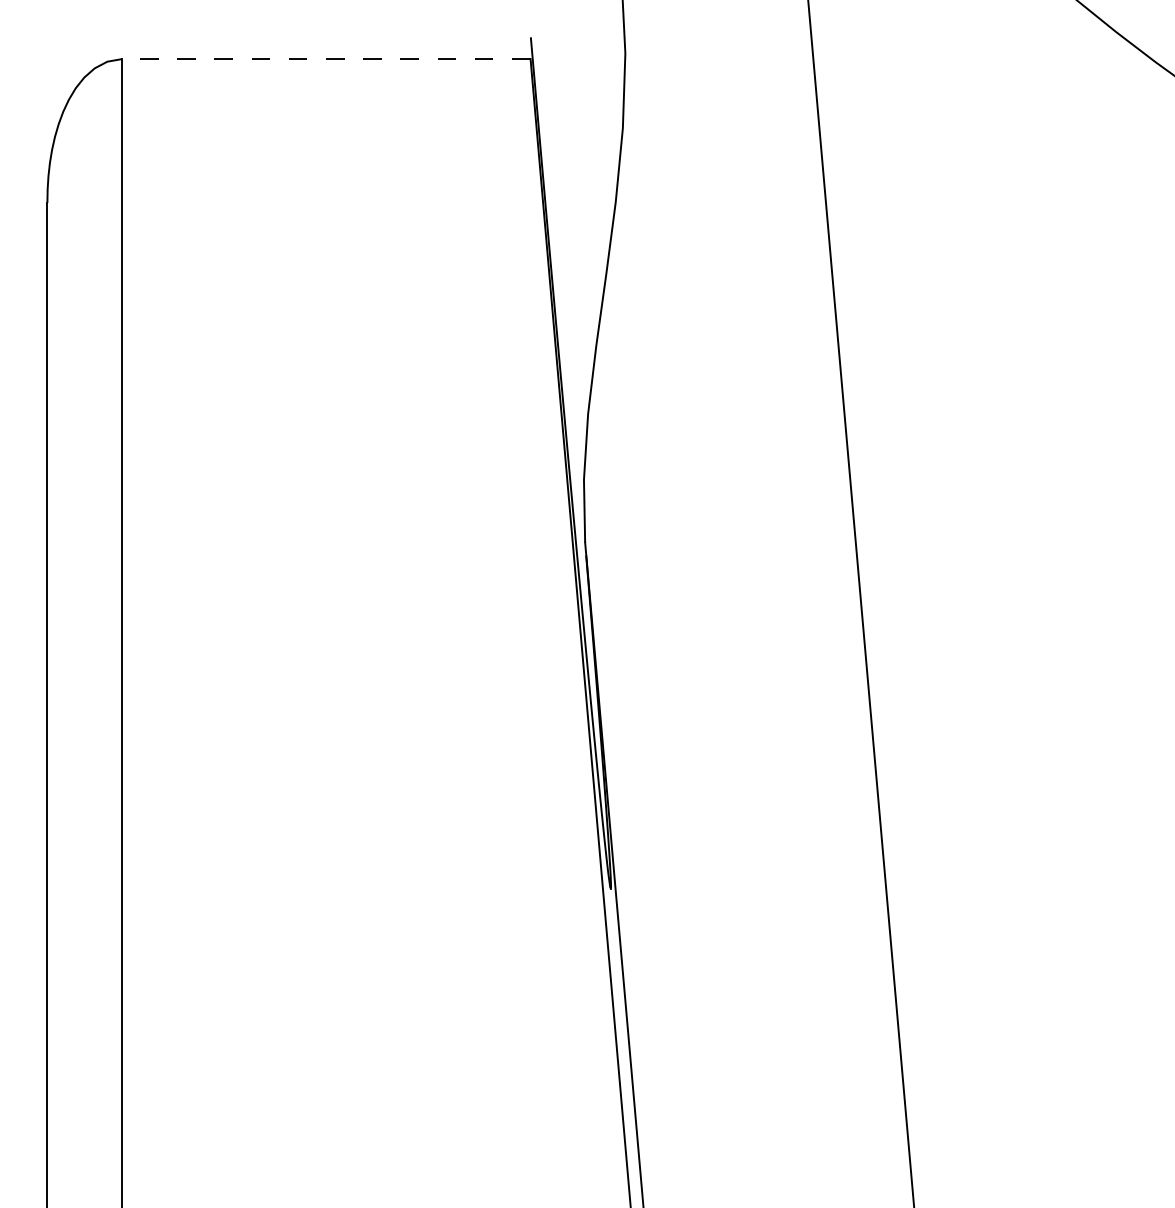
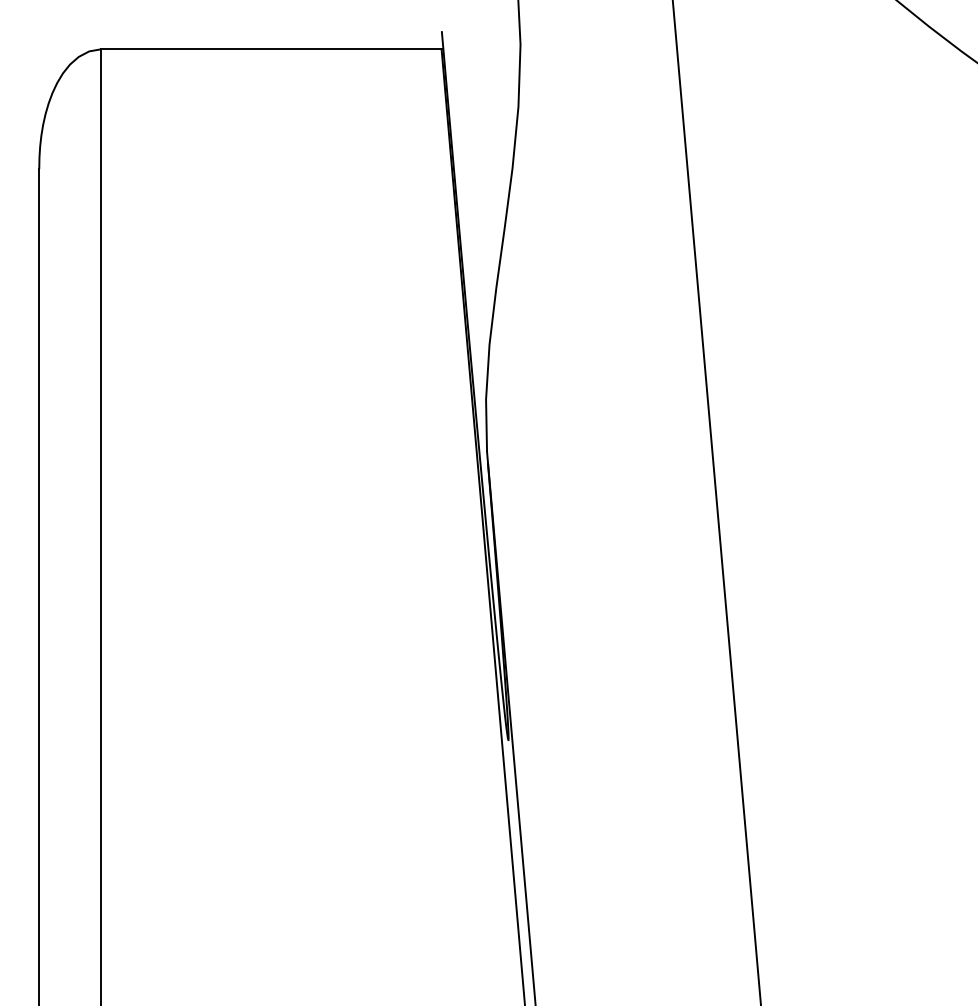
line: (325, 59) -> (270, 49), dashed -> solid

